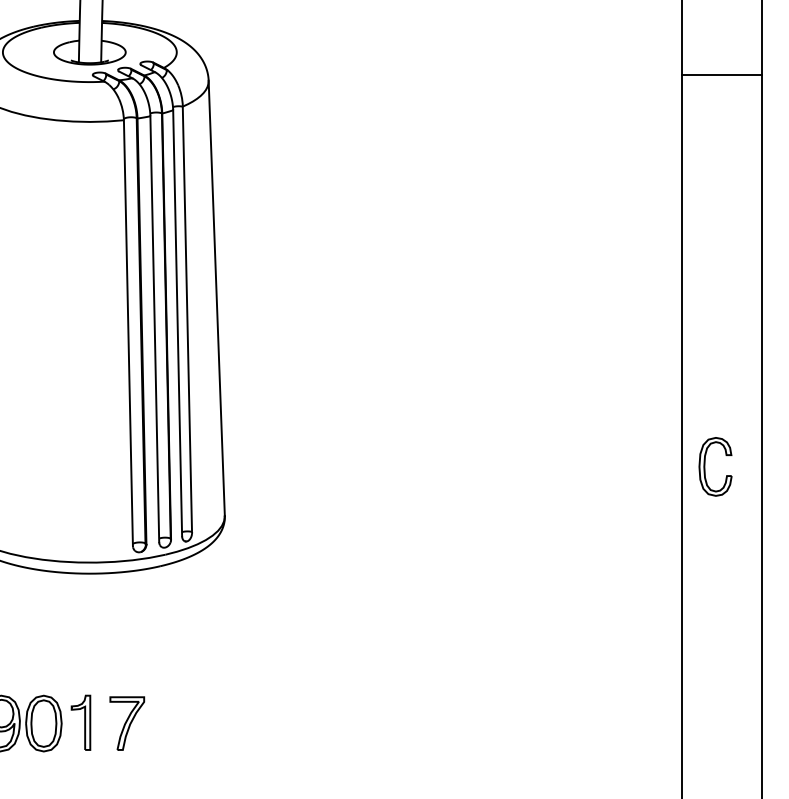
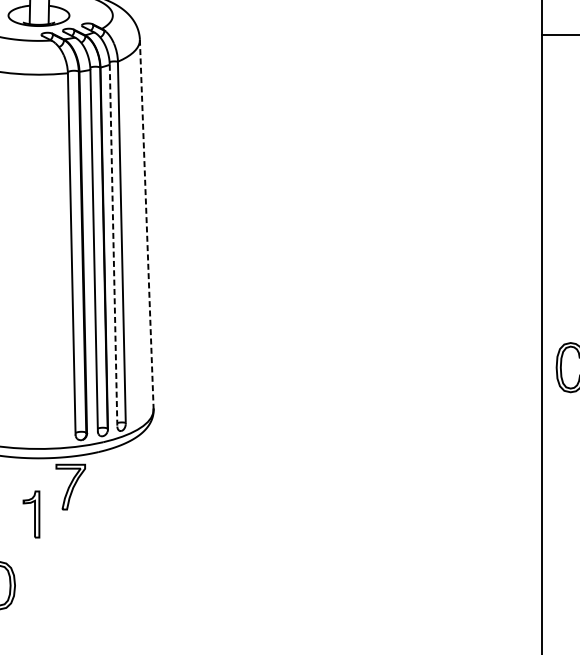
line: (216, 298) -> (146, 224), solid -> dashed
line: (177, 323) -> (113, 245), solid -> dashed
part: (80, 722) -> (31, 514), moved
part: (127, 723) -> (70, 487), moved

